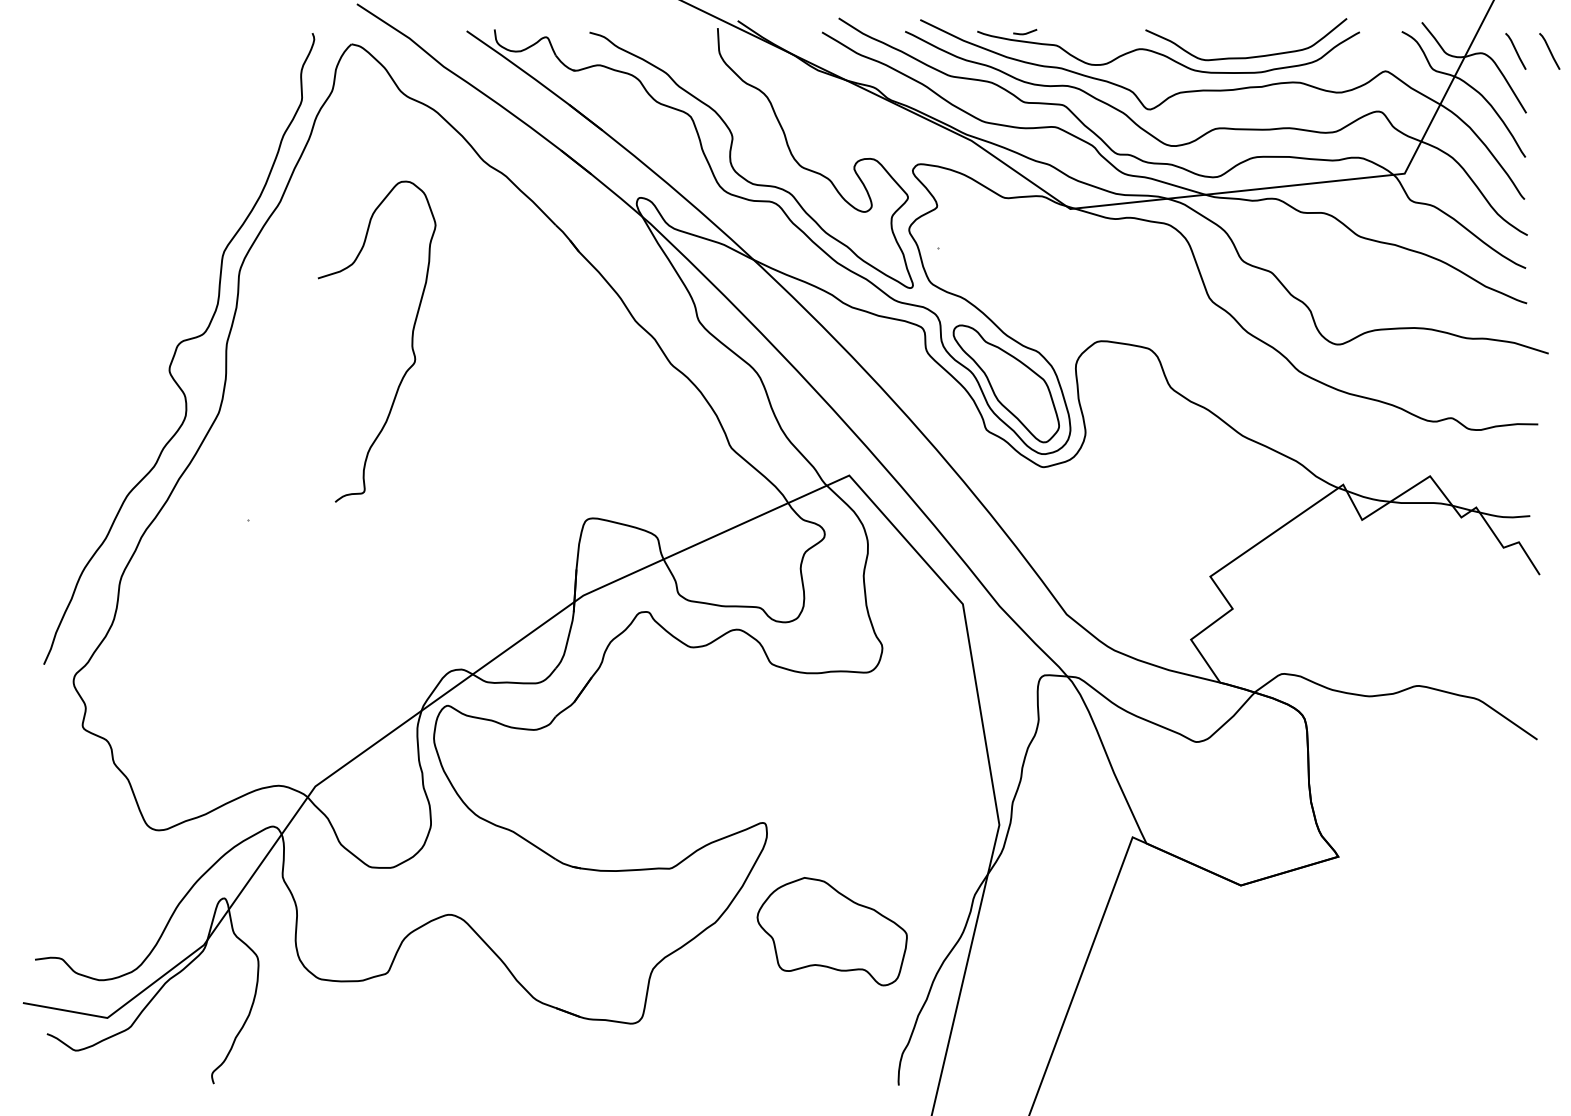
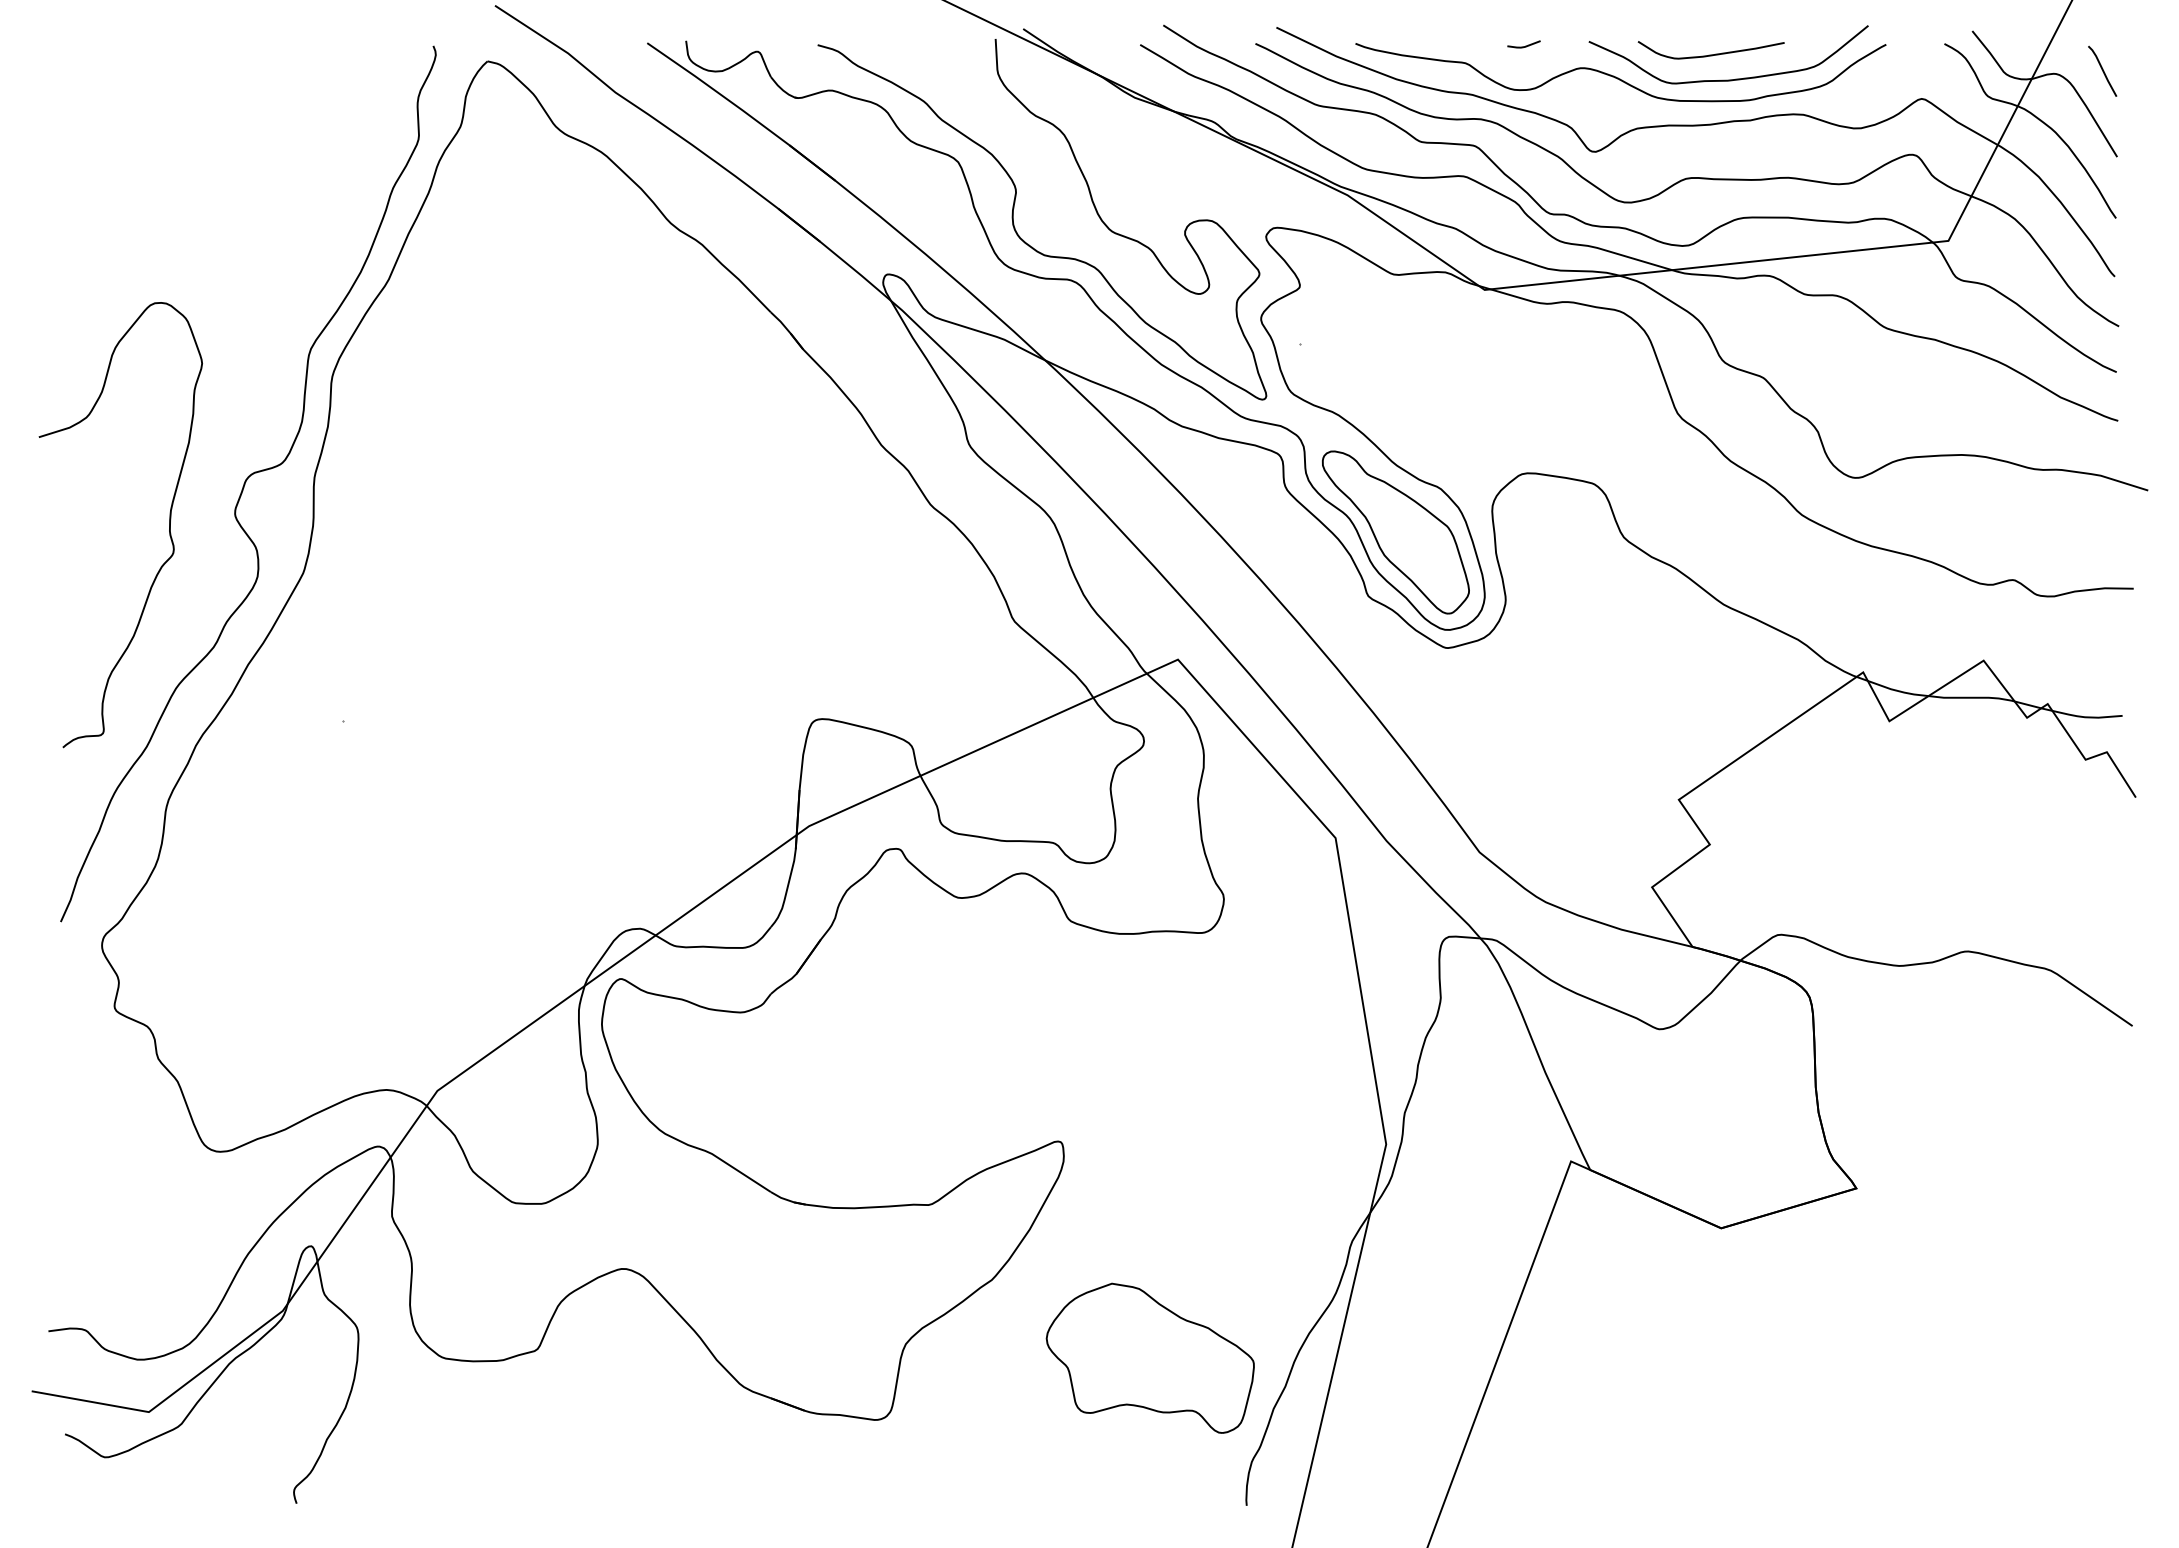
line: (1024, 33) -> (1523, 46), moved
curve: (1233, 39) -> (1710, 54), added
line: (1549, 50) -> (2149, 70), removed
curve: (412, 342) -> (169, 525), moved
part: (831, 931) -> (1149, 1357), moved

